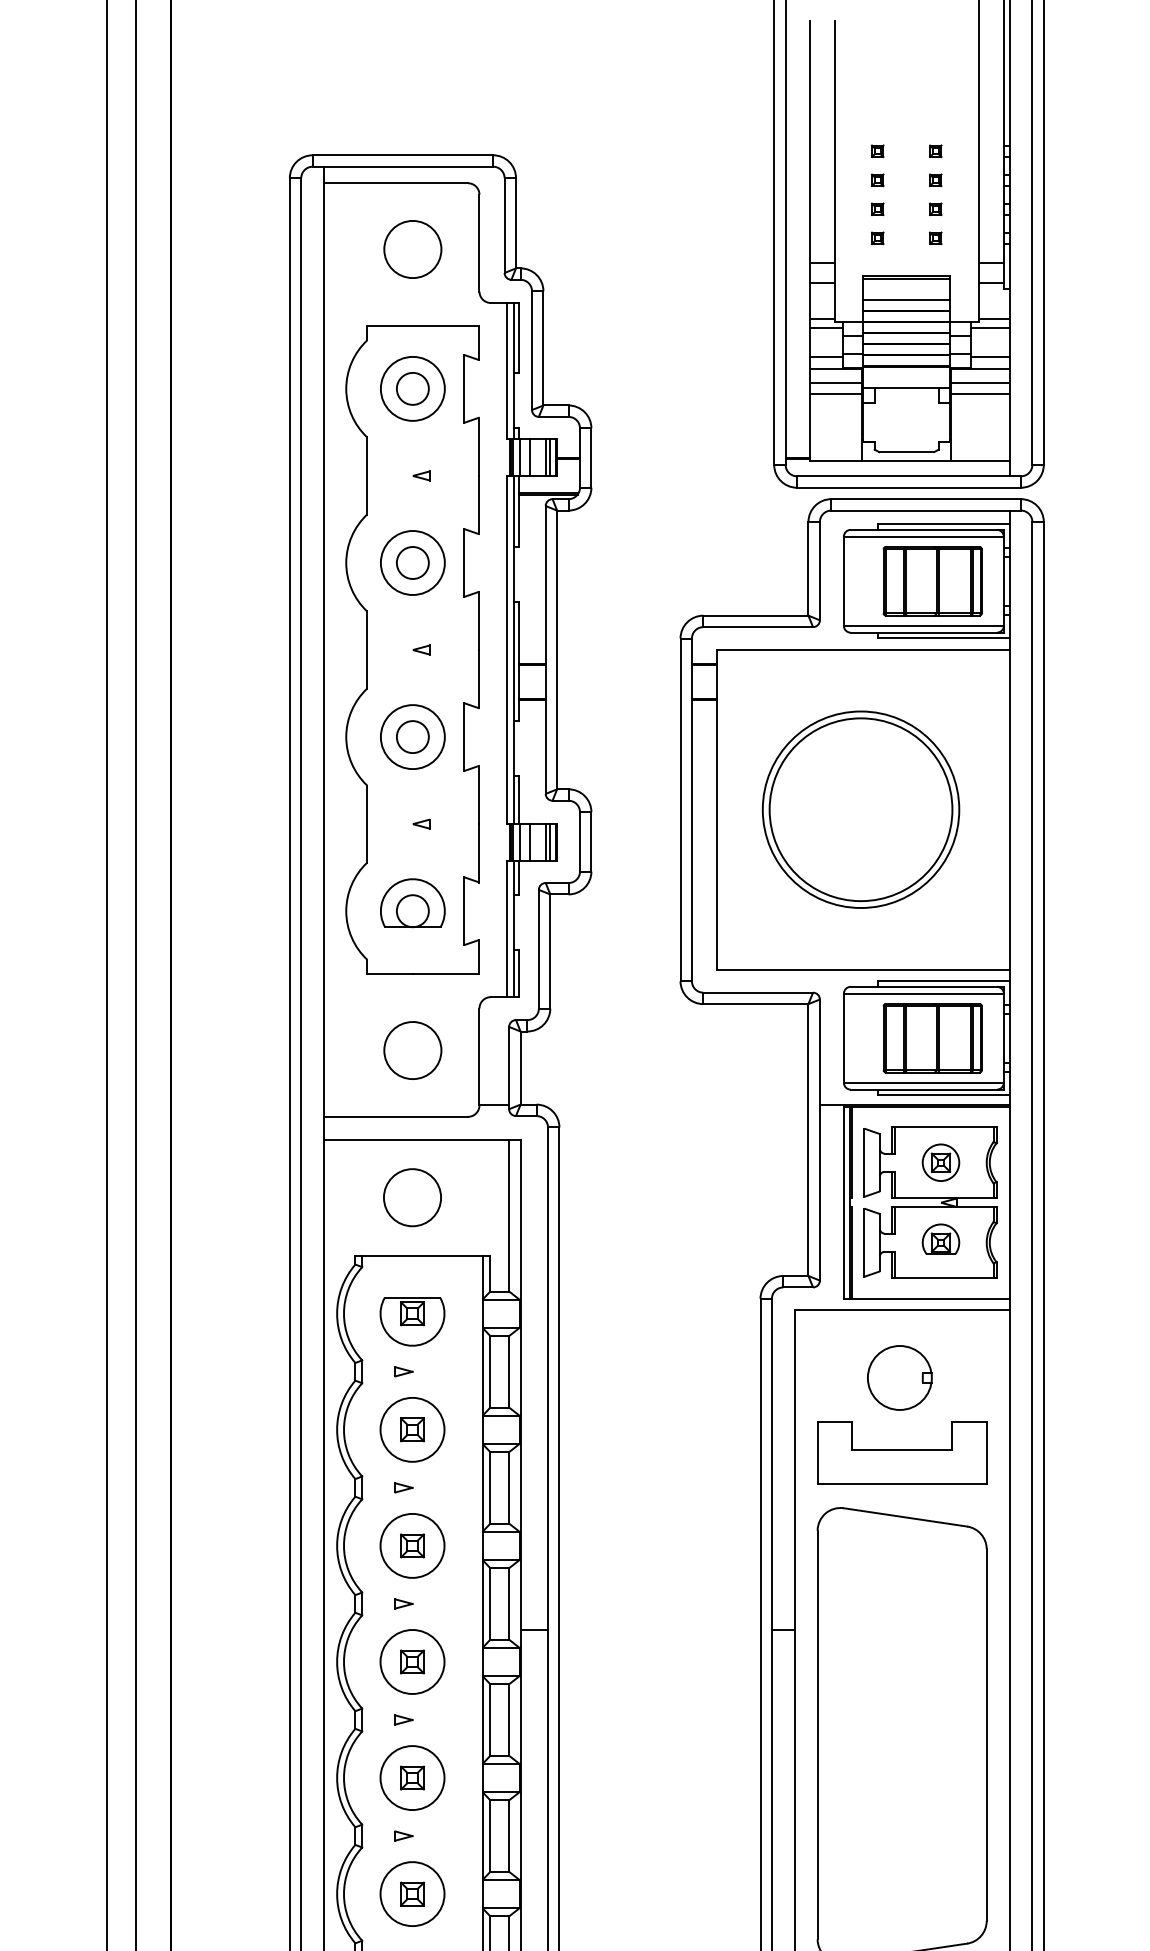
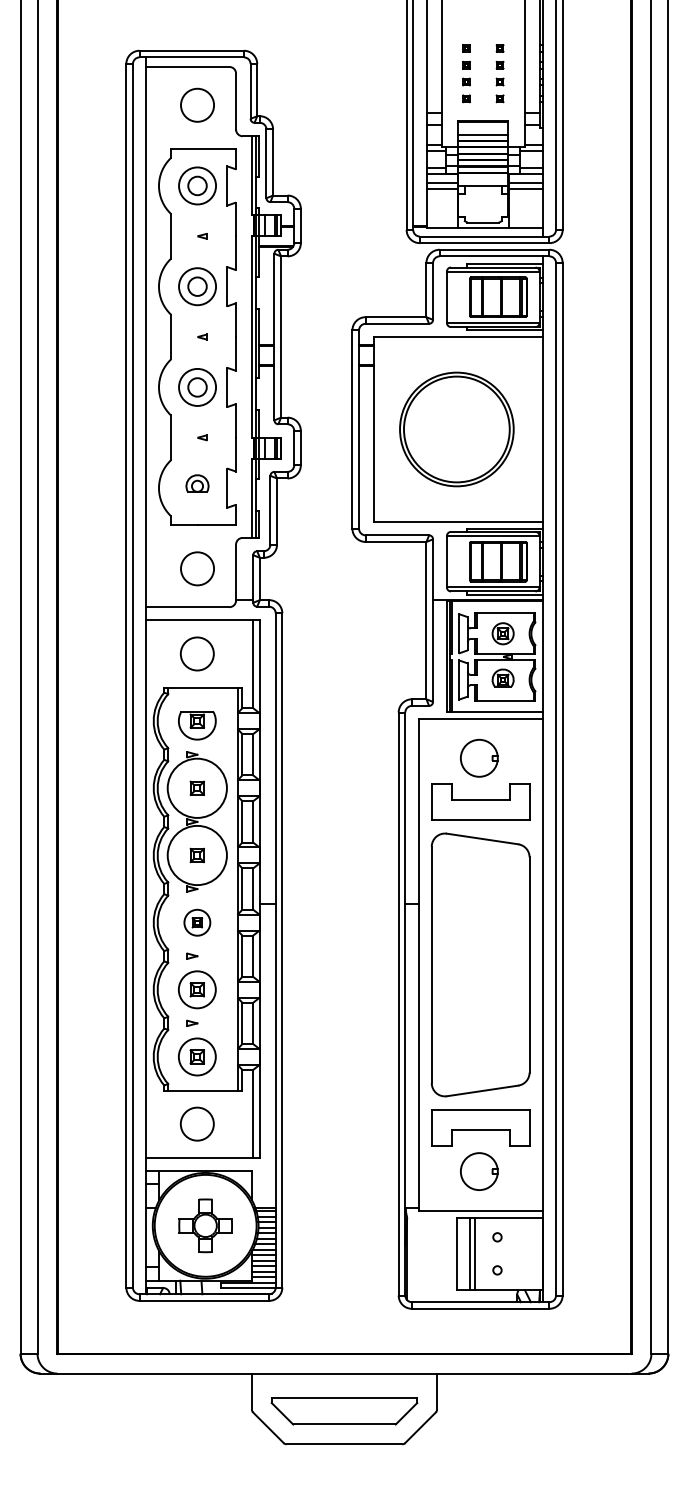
part: (412, 903) -> (197, 483), size x0.6
circle: (411, 1428) -> (196, 787), size x1.6
circle: (411, 1545) -> (196, 855), size x1.6
part: (412, 1661) -> (197, 922), size x0.7

